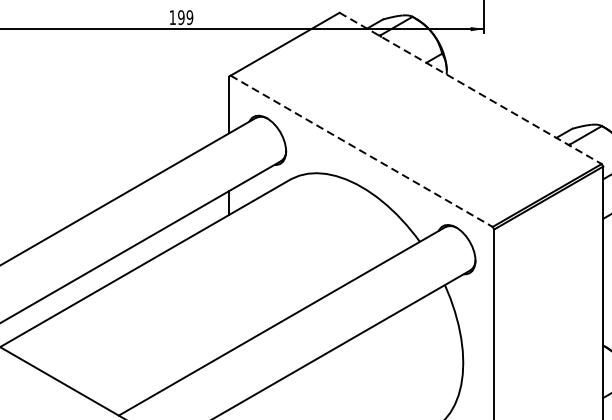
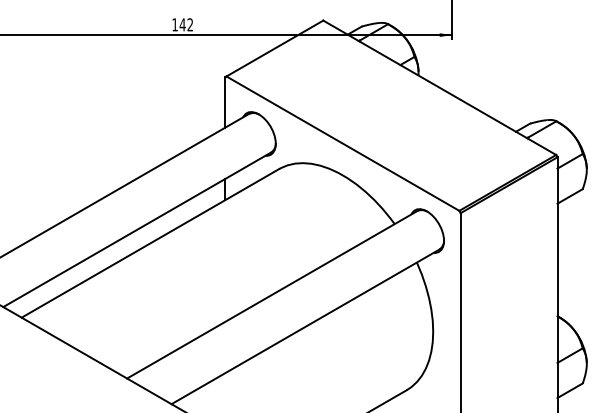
text: (185, 17) -> (186, 24), 199 -> 142
line: (471, 89) -> (440, 88), dashed -> solid
line: (362, 151) -> (343, 143), dashed -> solid

